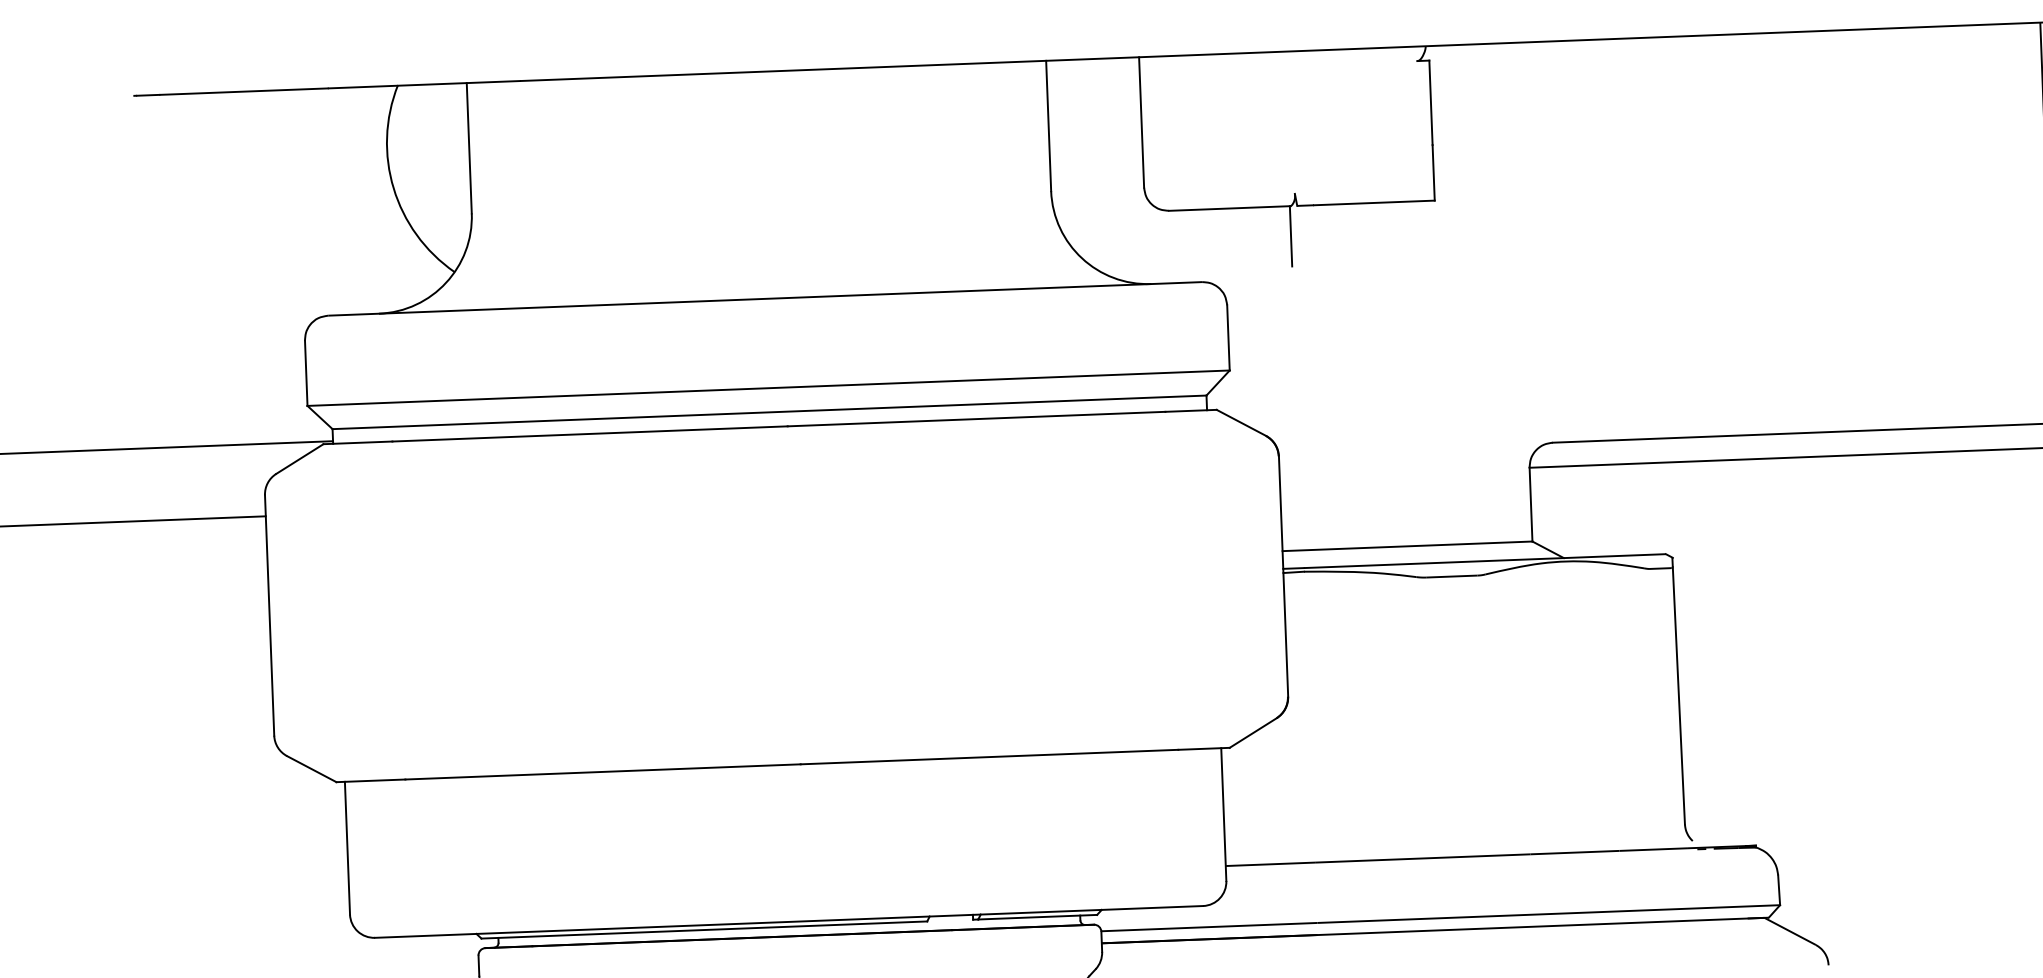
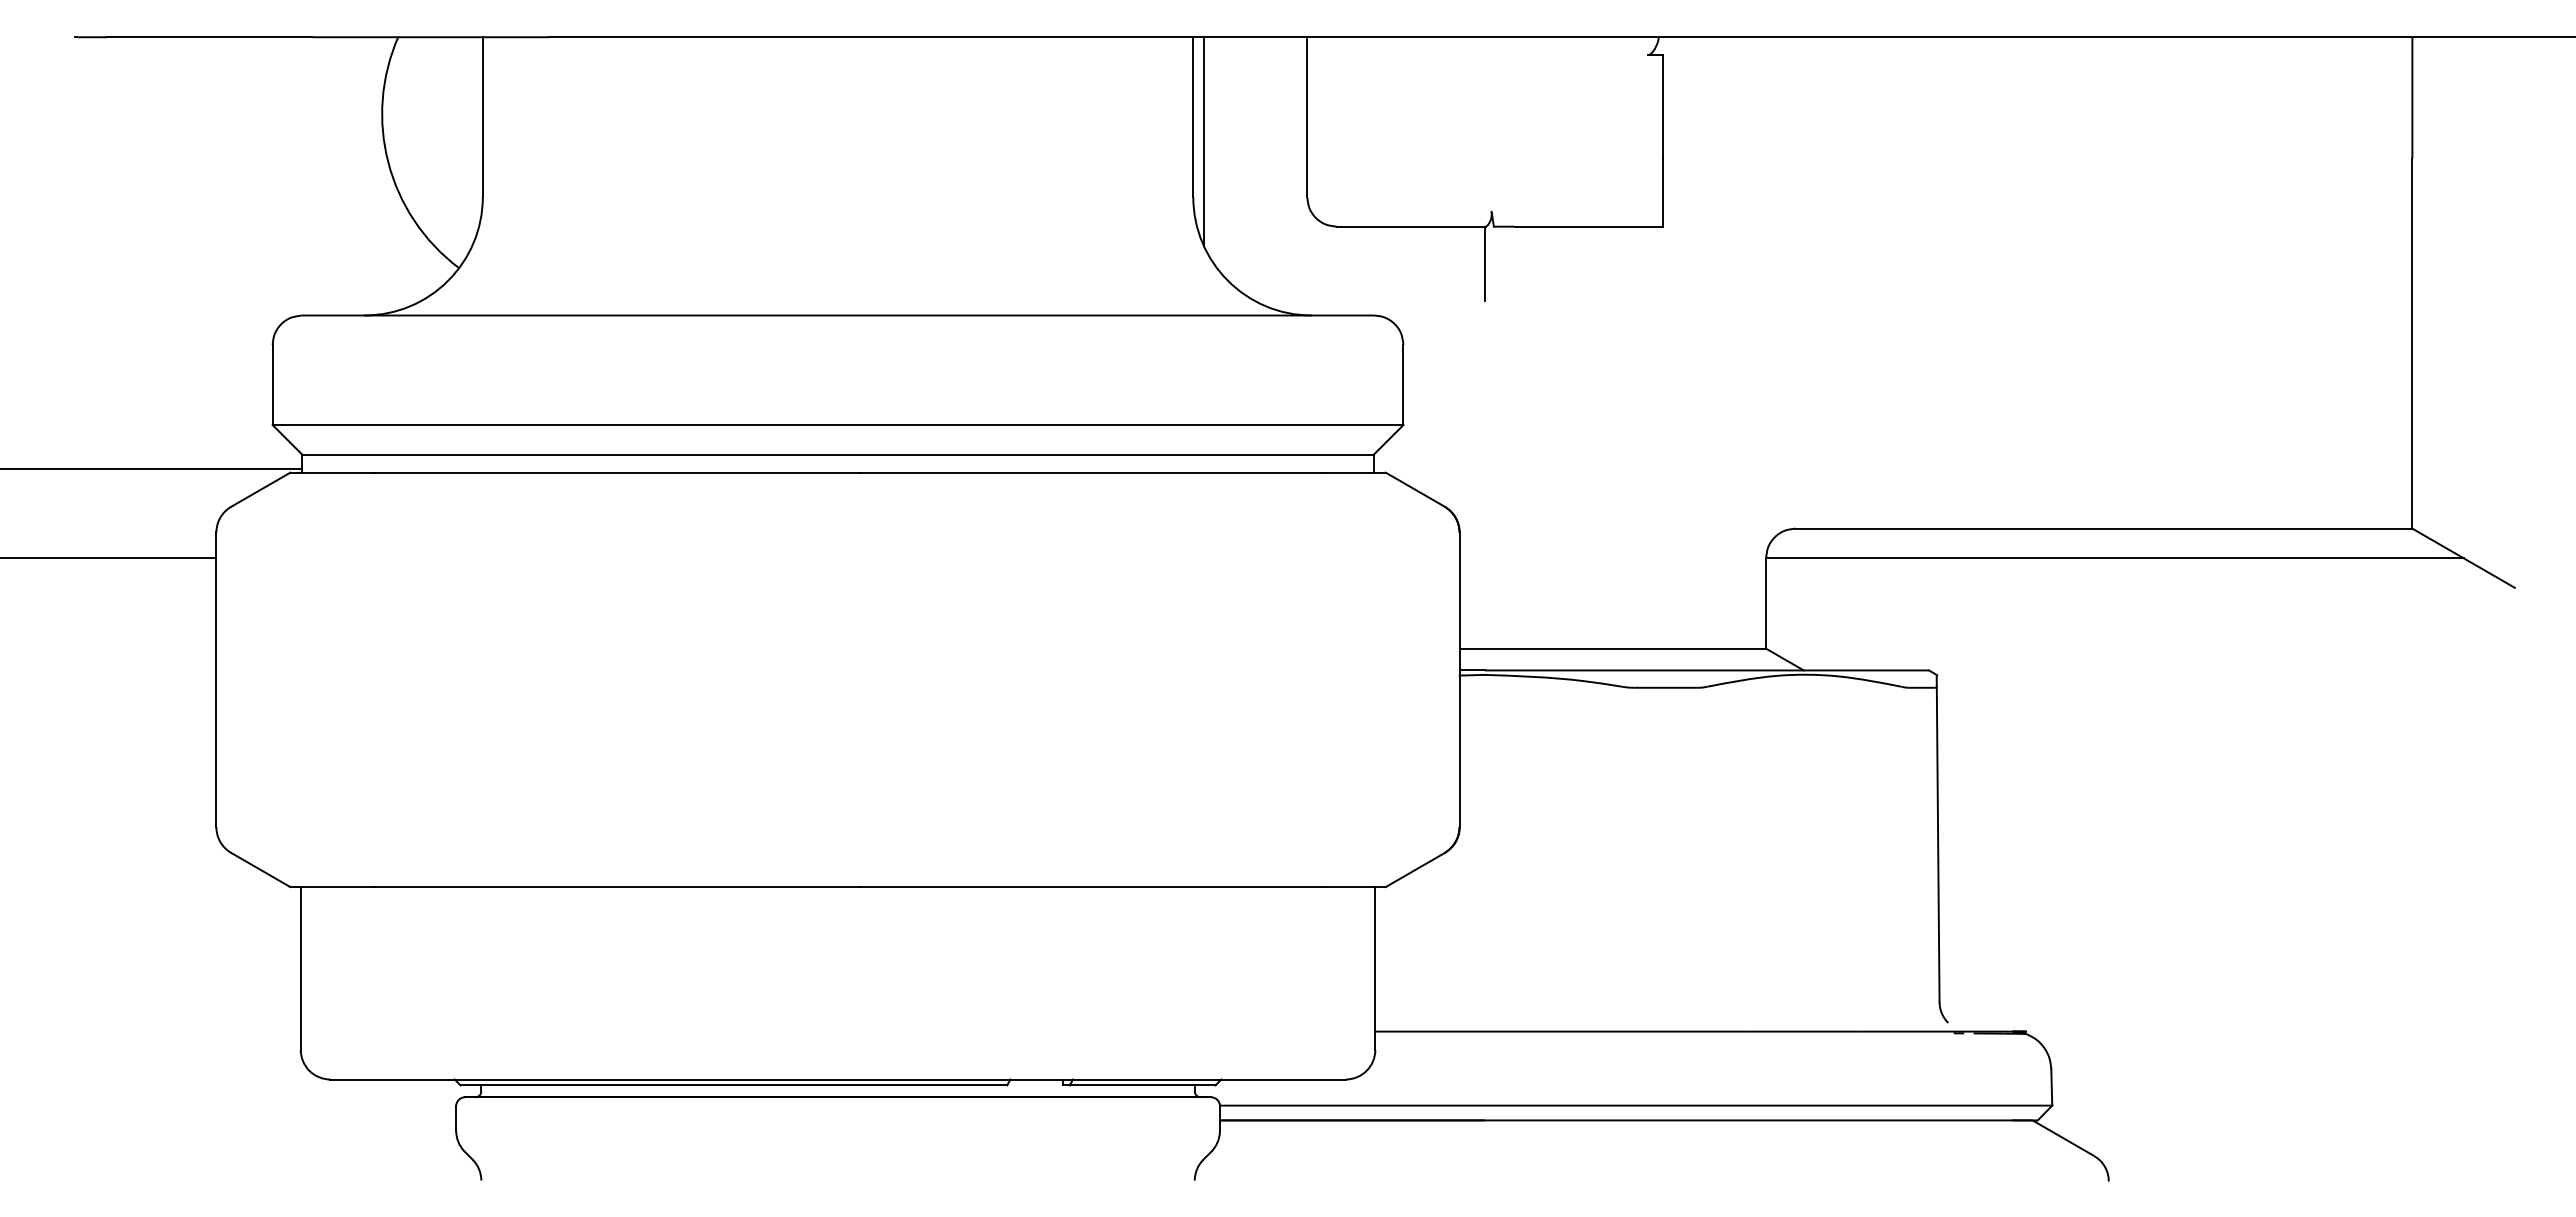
line: (1057, 145) -> (1203, 141), added

